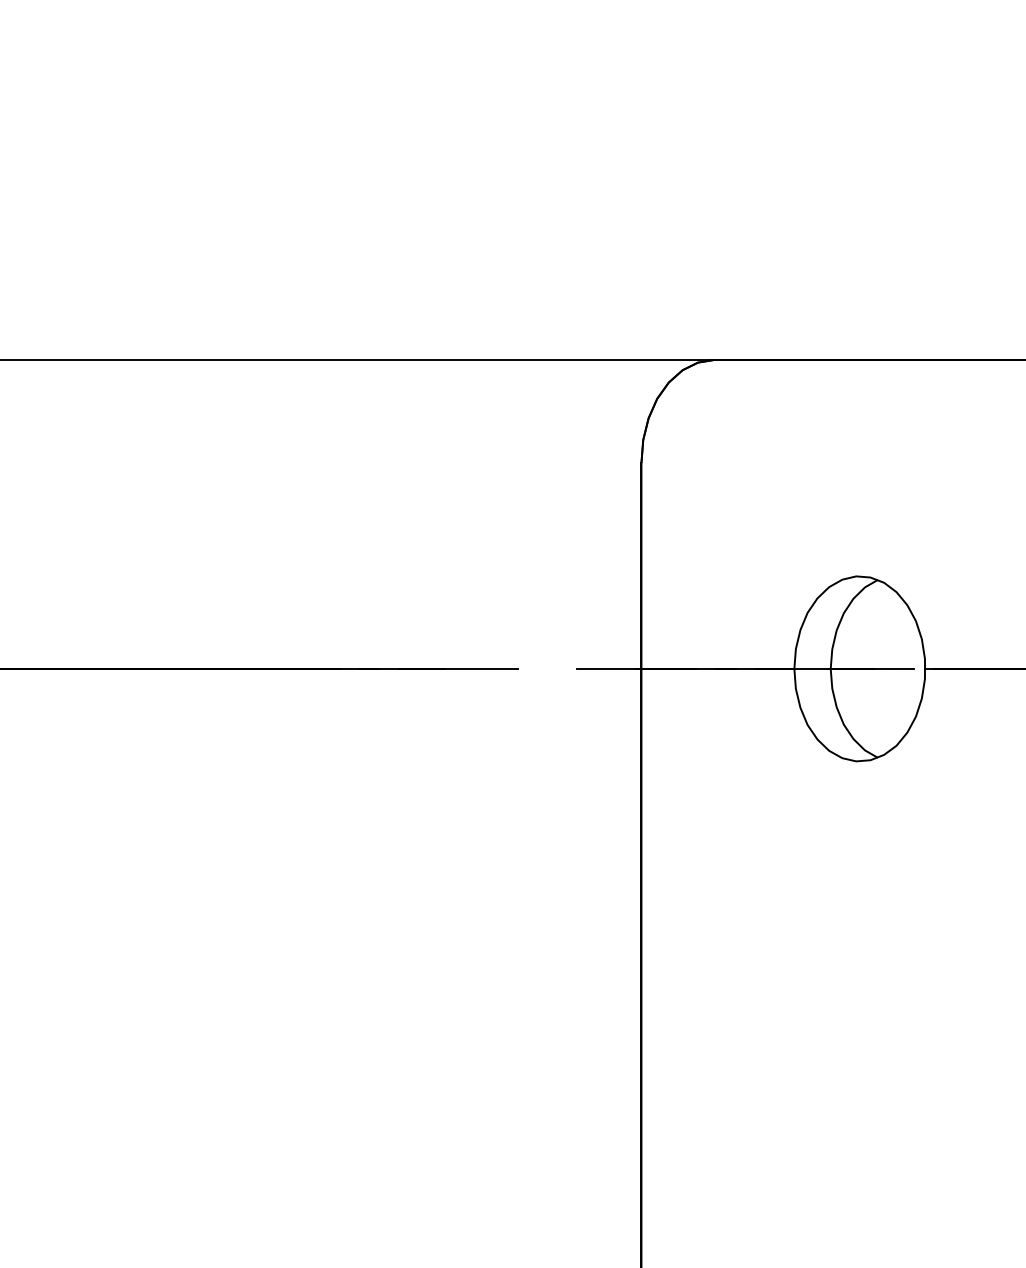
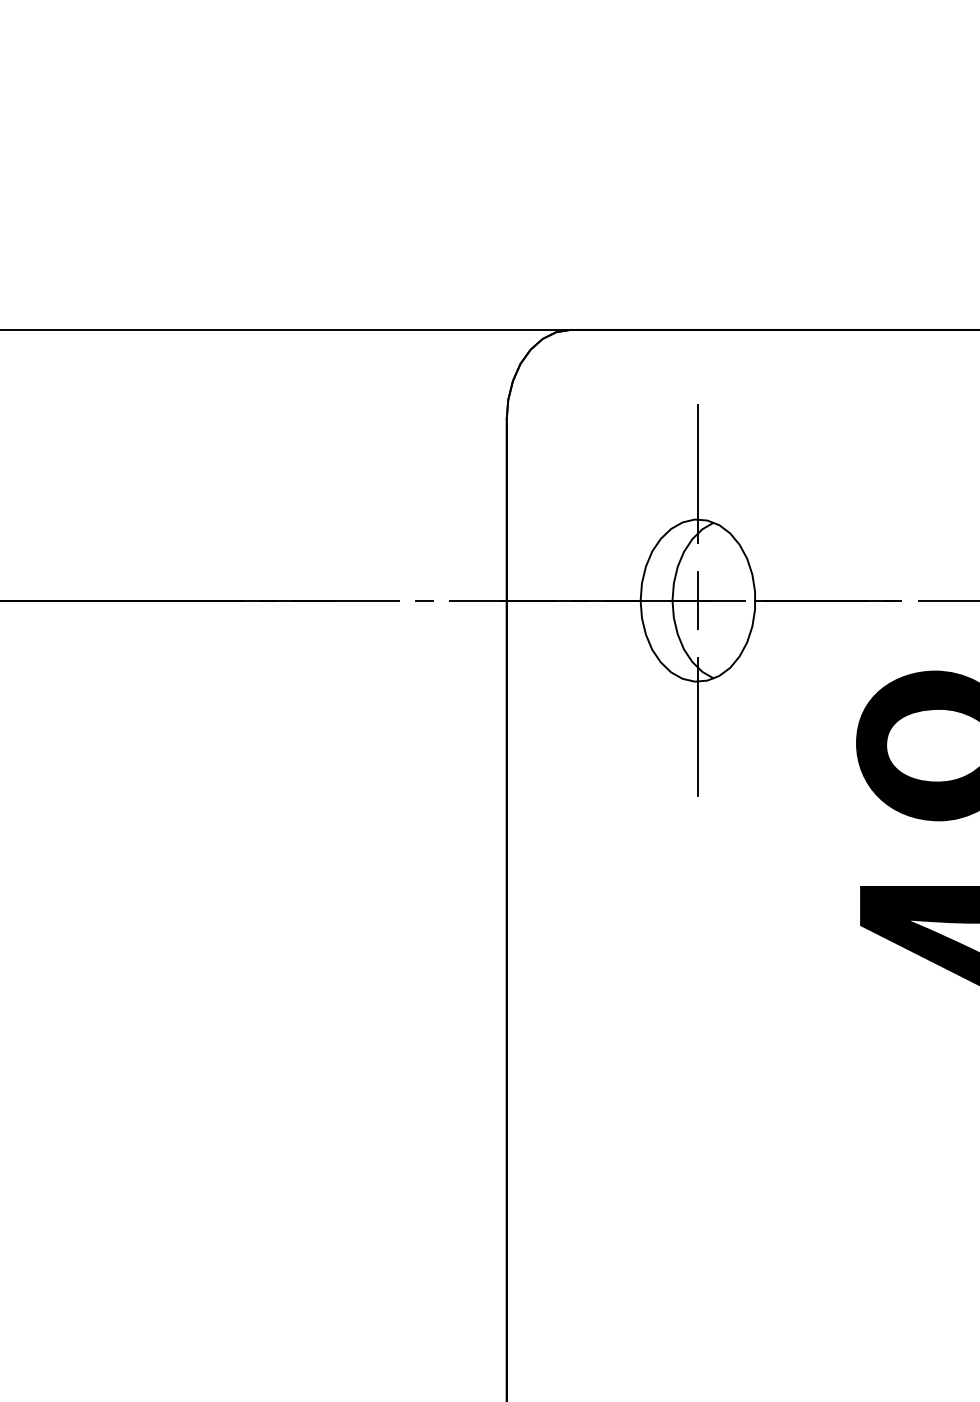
line: (860, 523) -> (698, 473), added
line: (547, 668) -> (424, 600), added
line: (860, 668) -> (698, 600), added
line: (860, 812) -> (698, 726), added

